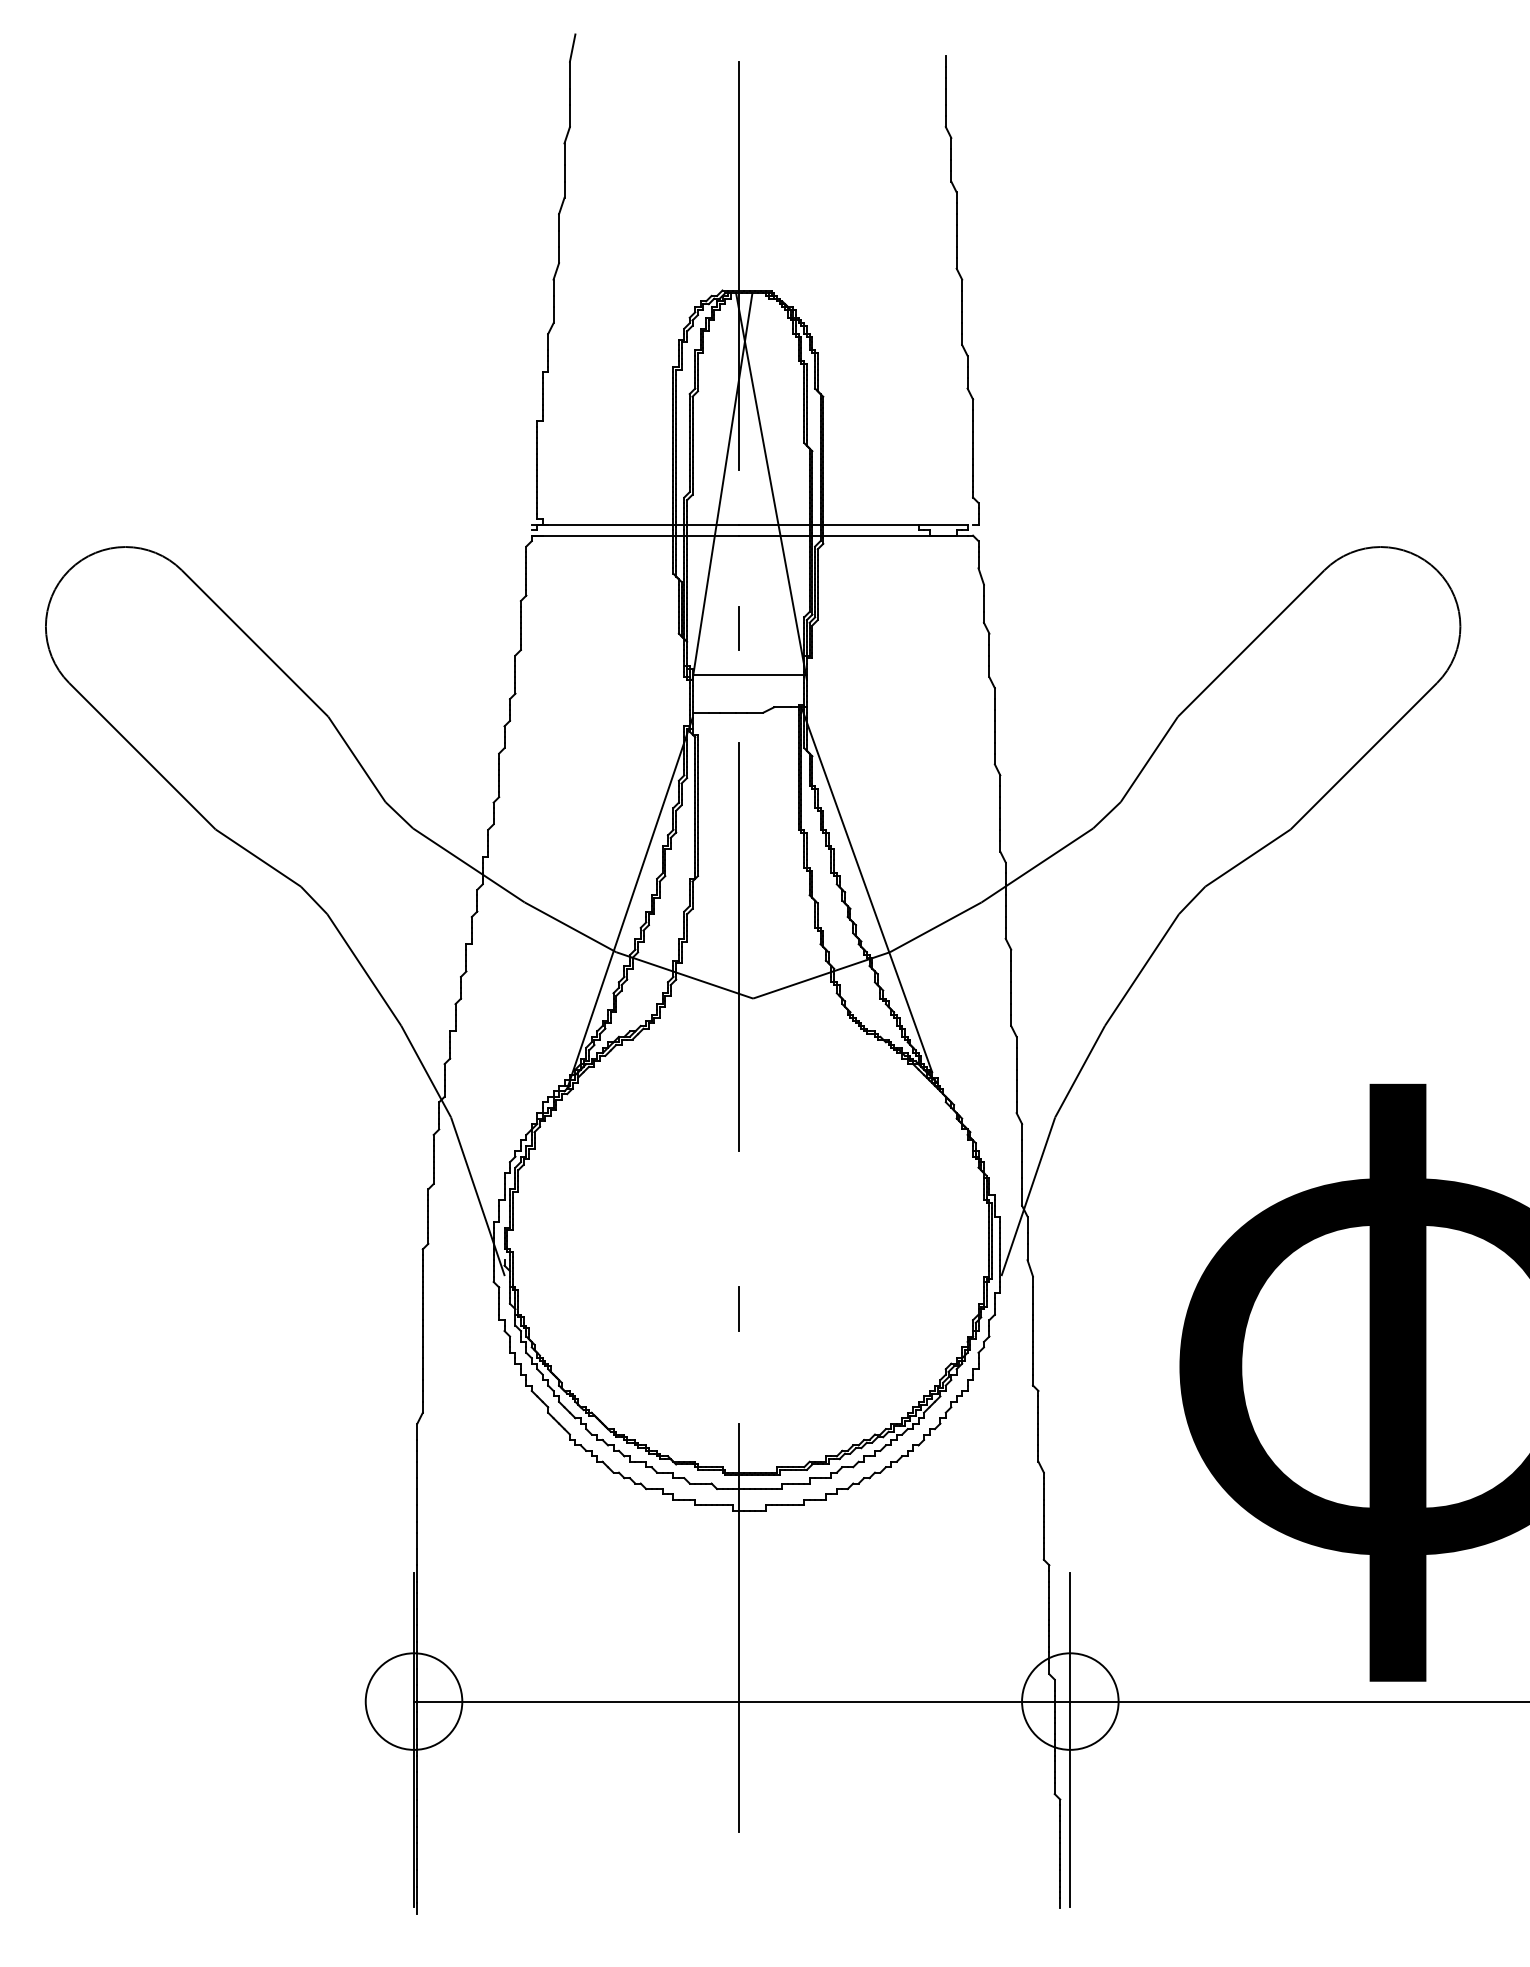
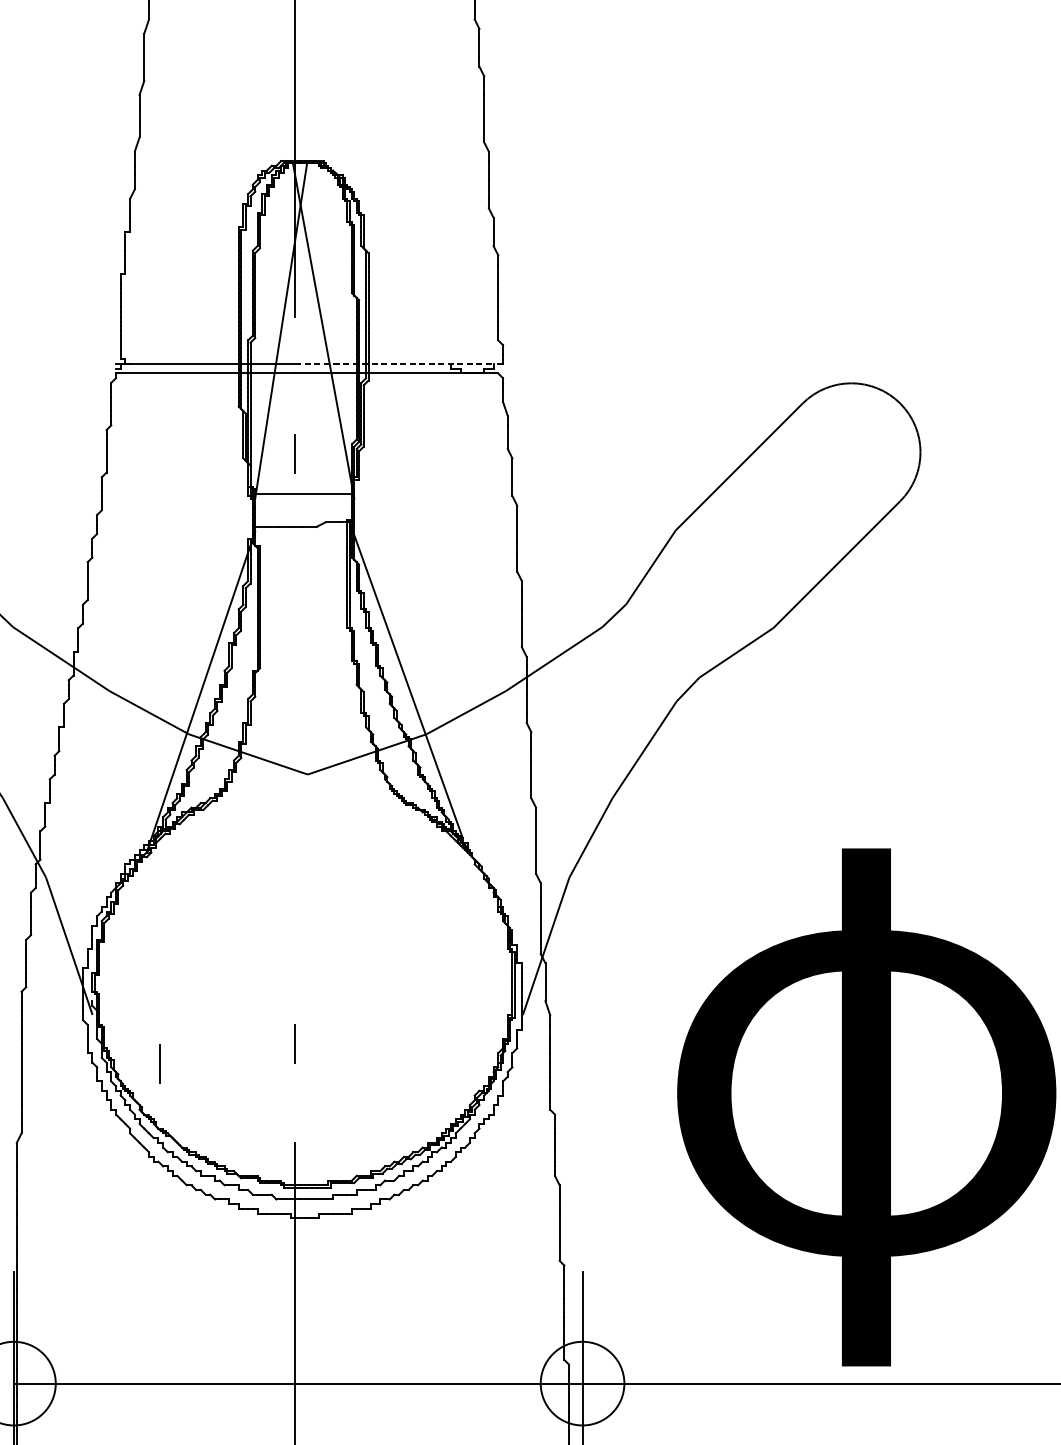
line: (853, 524) -> (394, 363), solid -> dashed
line: (738, 946) -> (295, 729), removed
line: (582, 1331) -> (159, 1062), added

